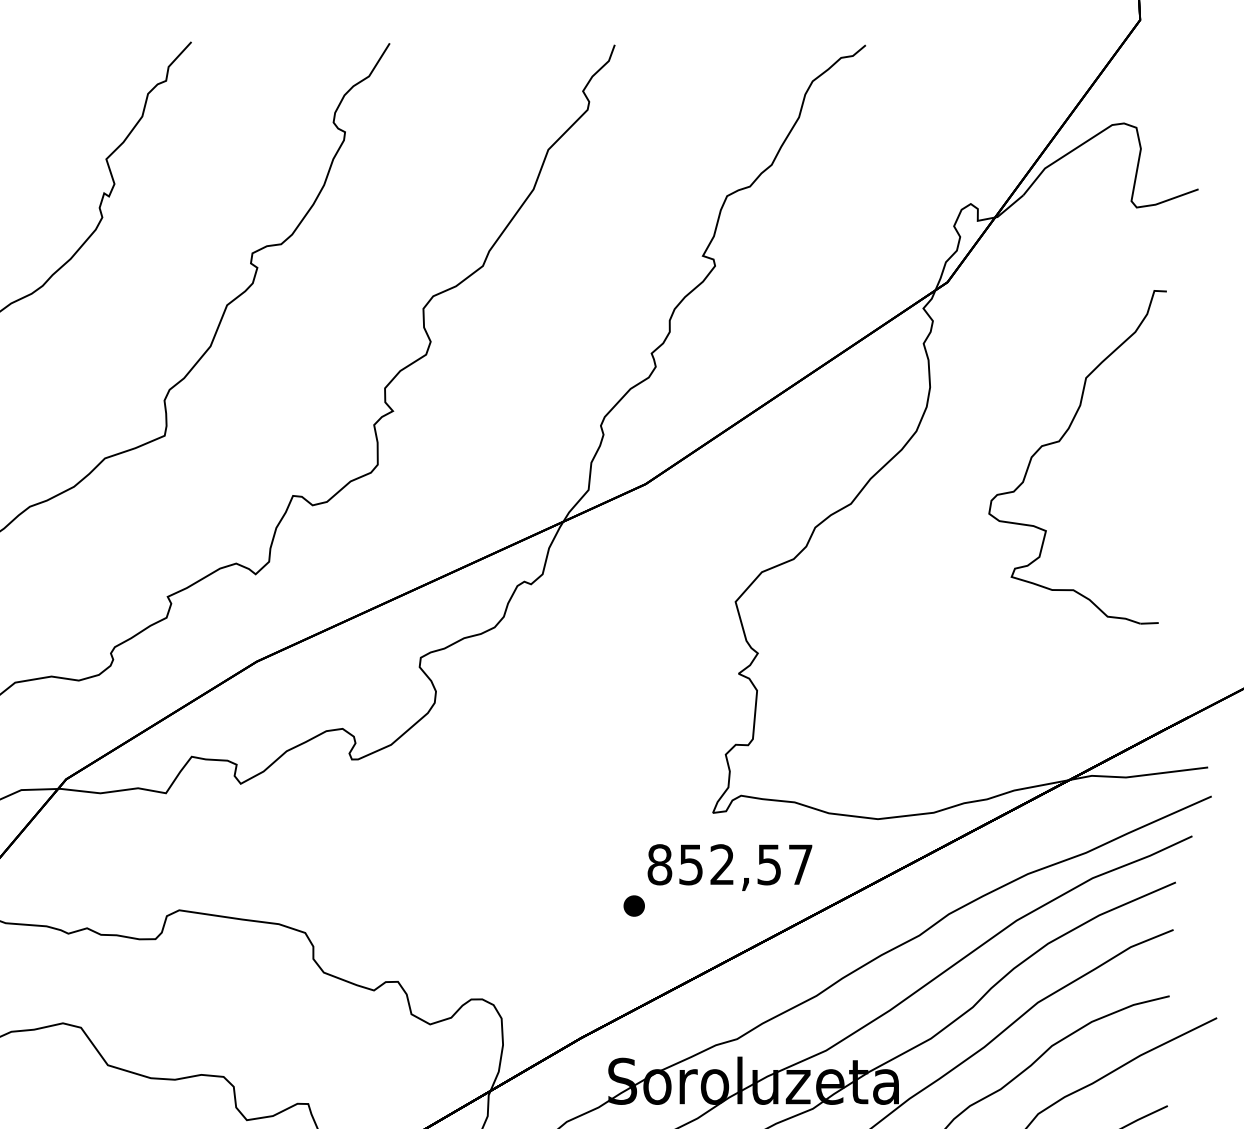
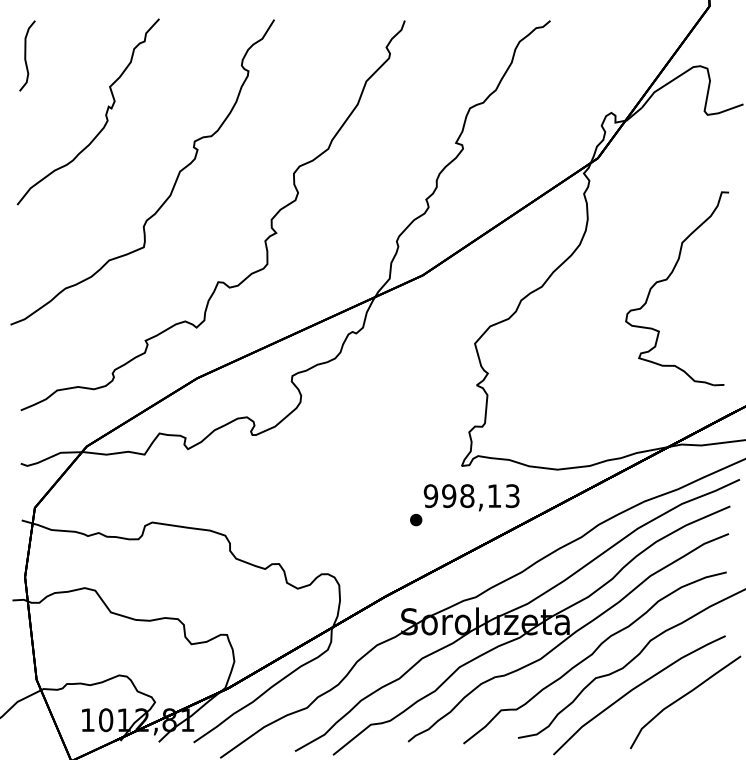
part: (1060, 443) -> (667, 280), moved
text: (729, 865) -> (471, 496), 852,57 -> 998,13

